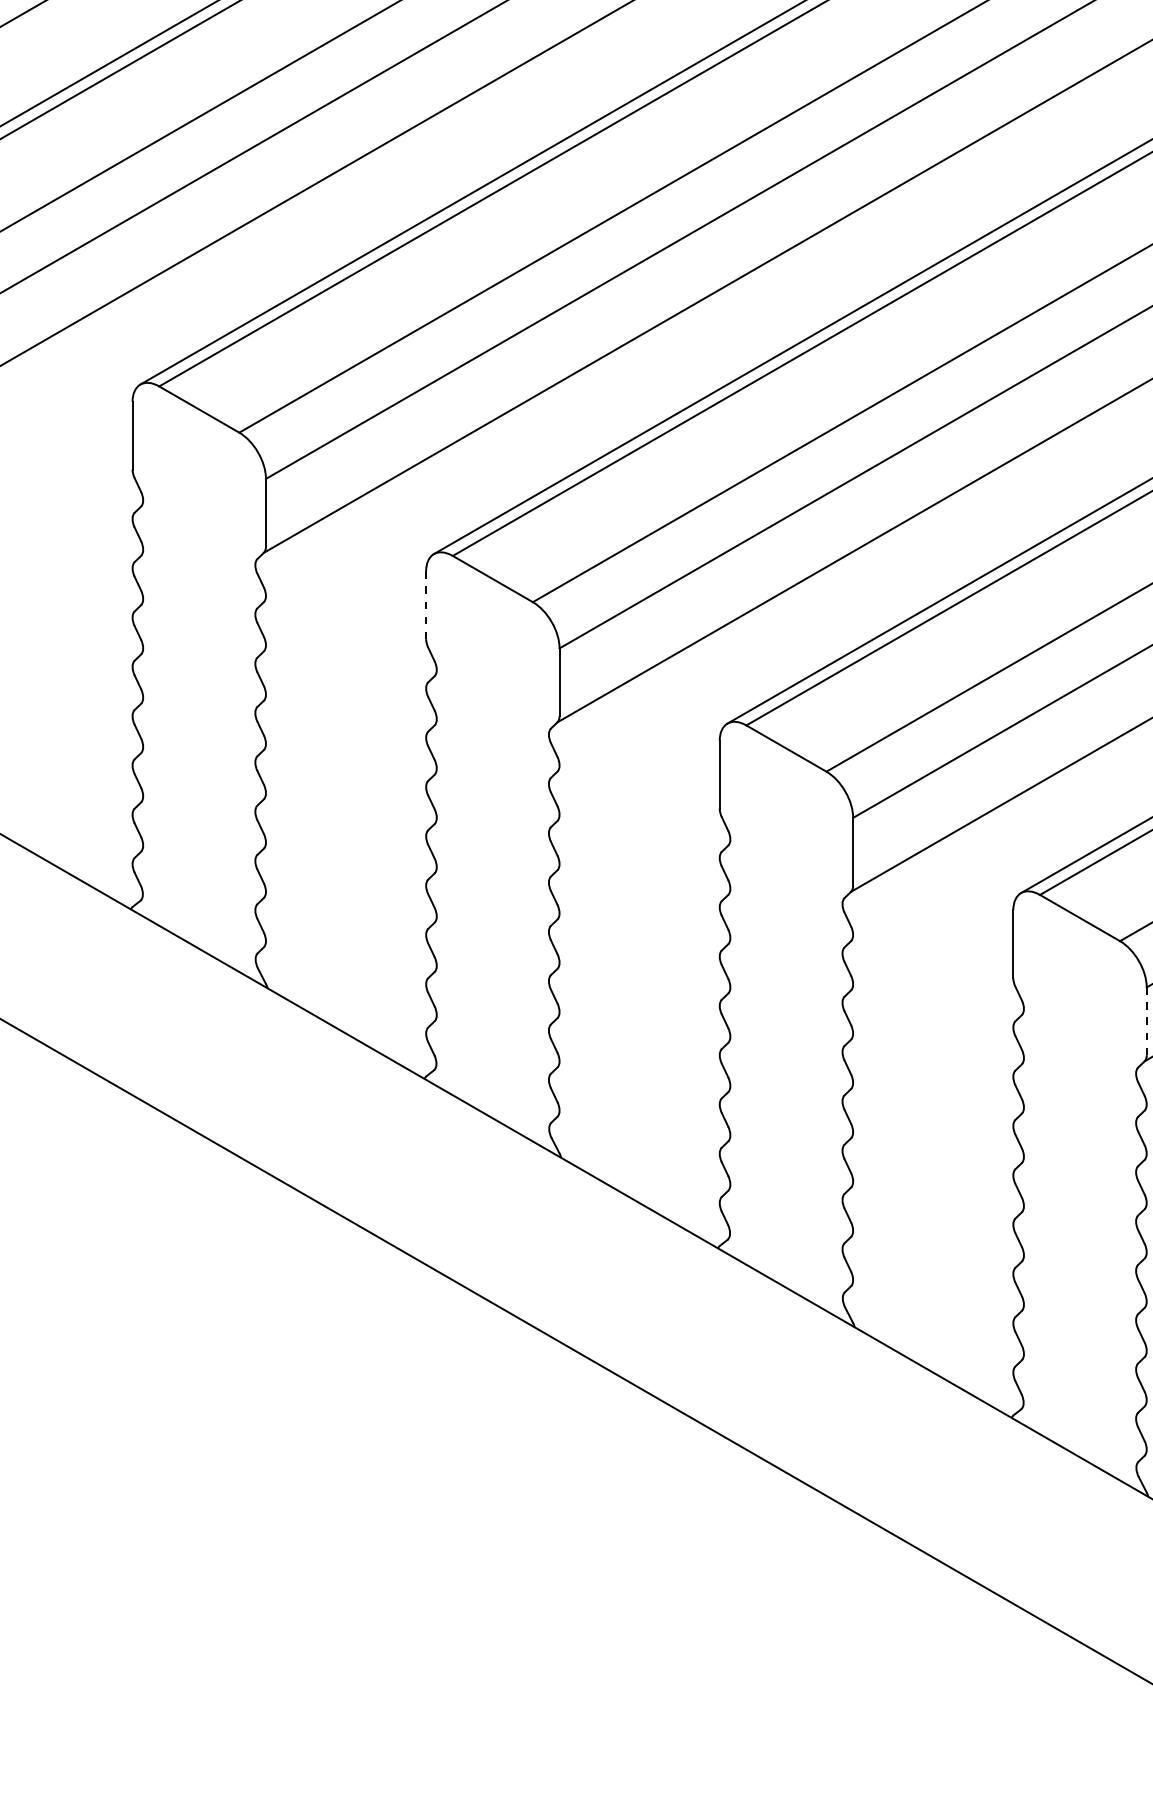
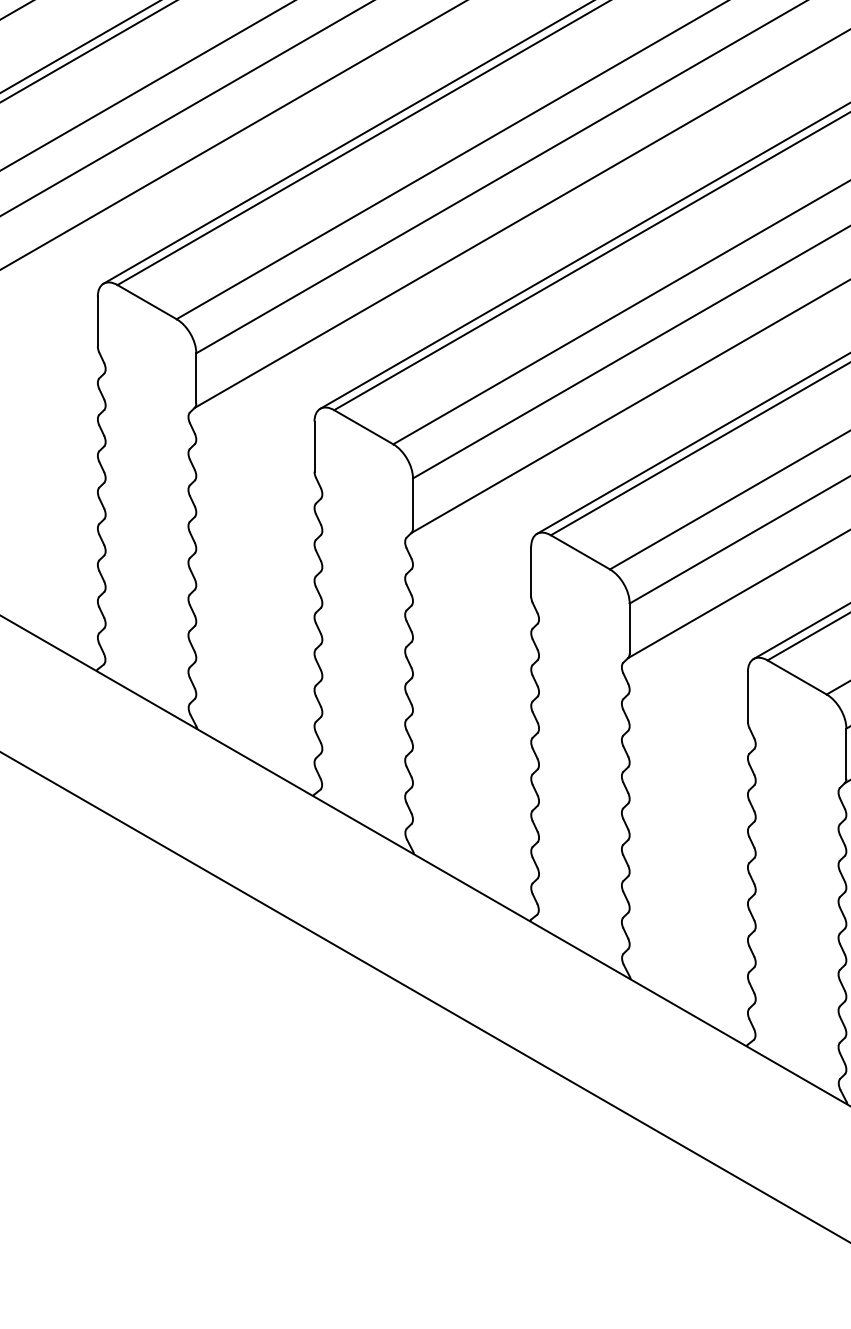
line: (426, 605) -> (314, 446), dashed -> solid
line: (1146, 1021) -> (846, 753), dashed -> solid

